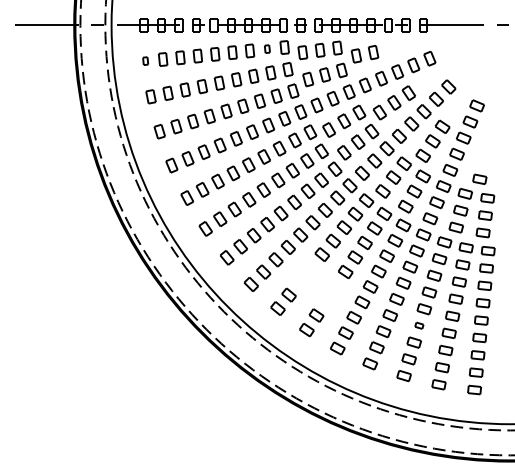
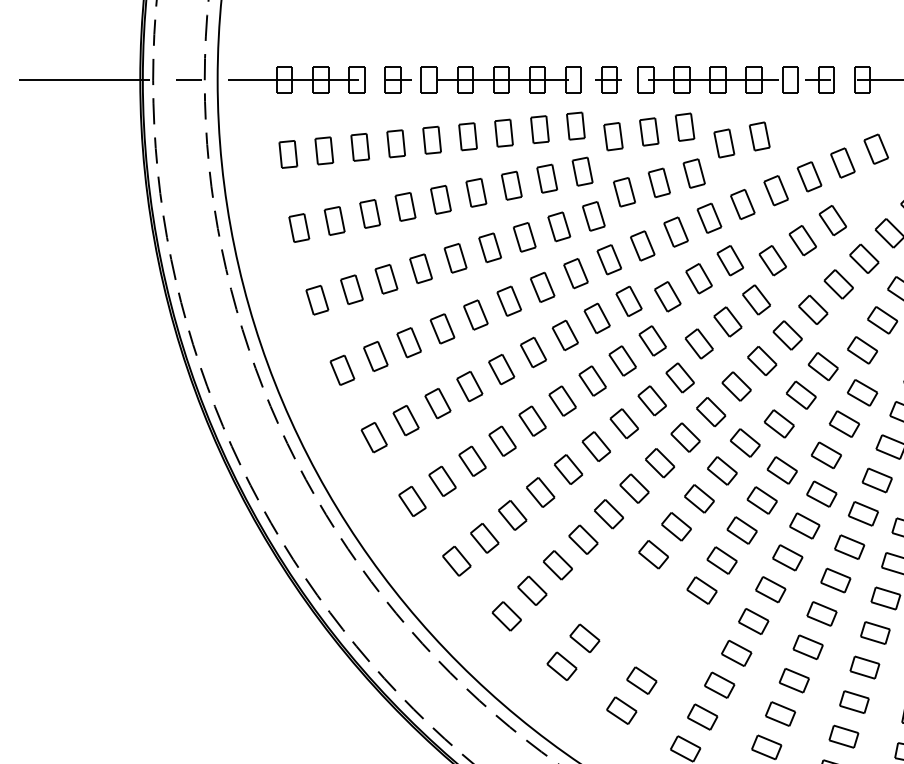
part: (267, 48) -> (540, 128), size x1.67
part: (145, 60) -> (287, 152), size x1.67
part: (419, 325) -> (854, 701), size x1.67

